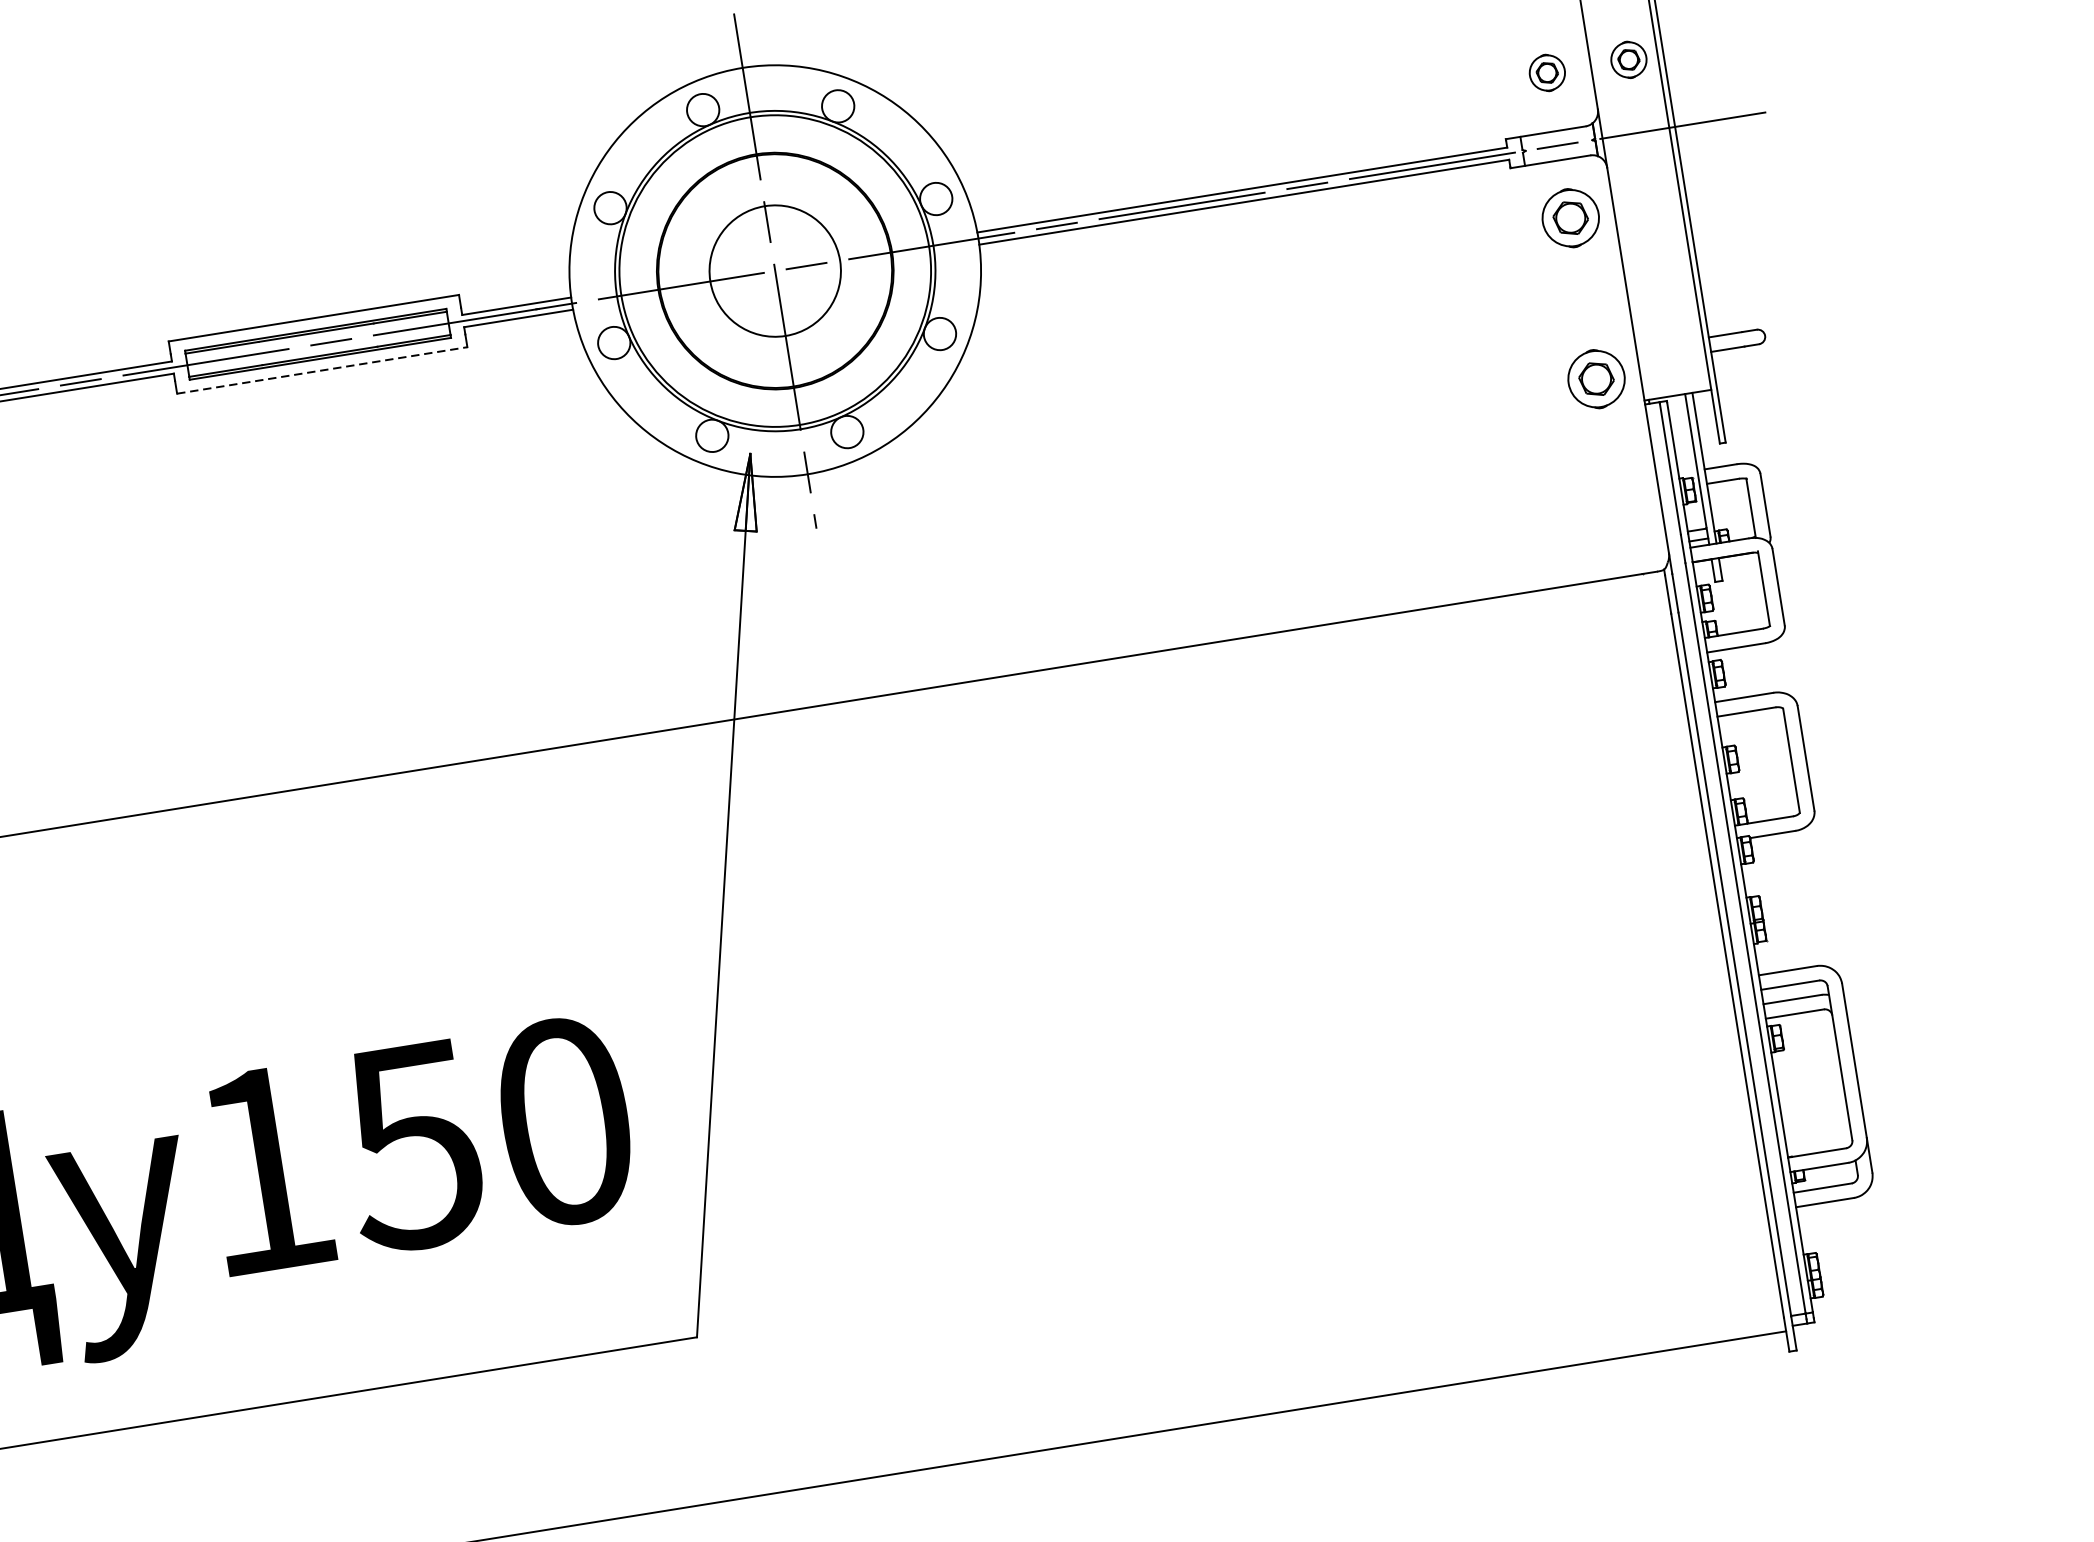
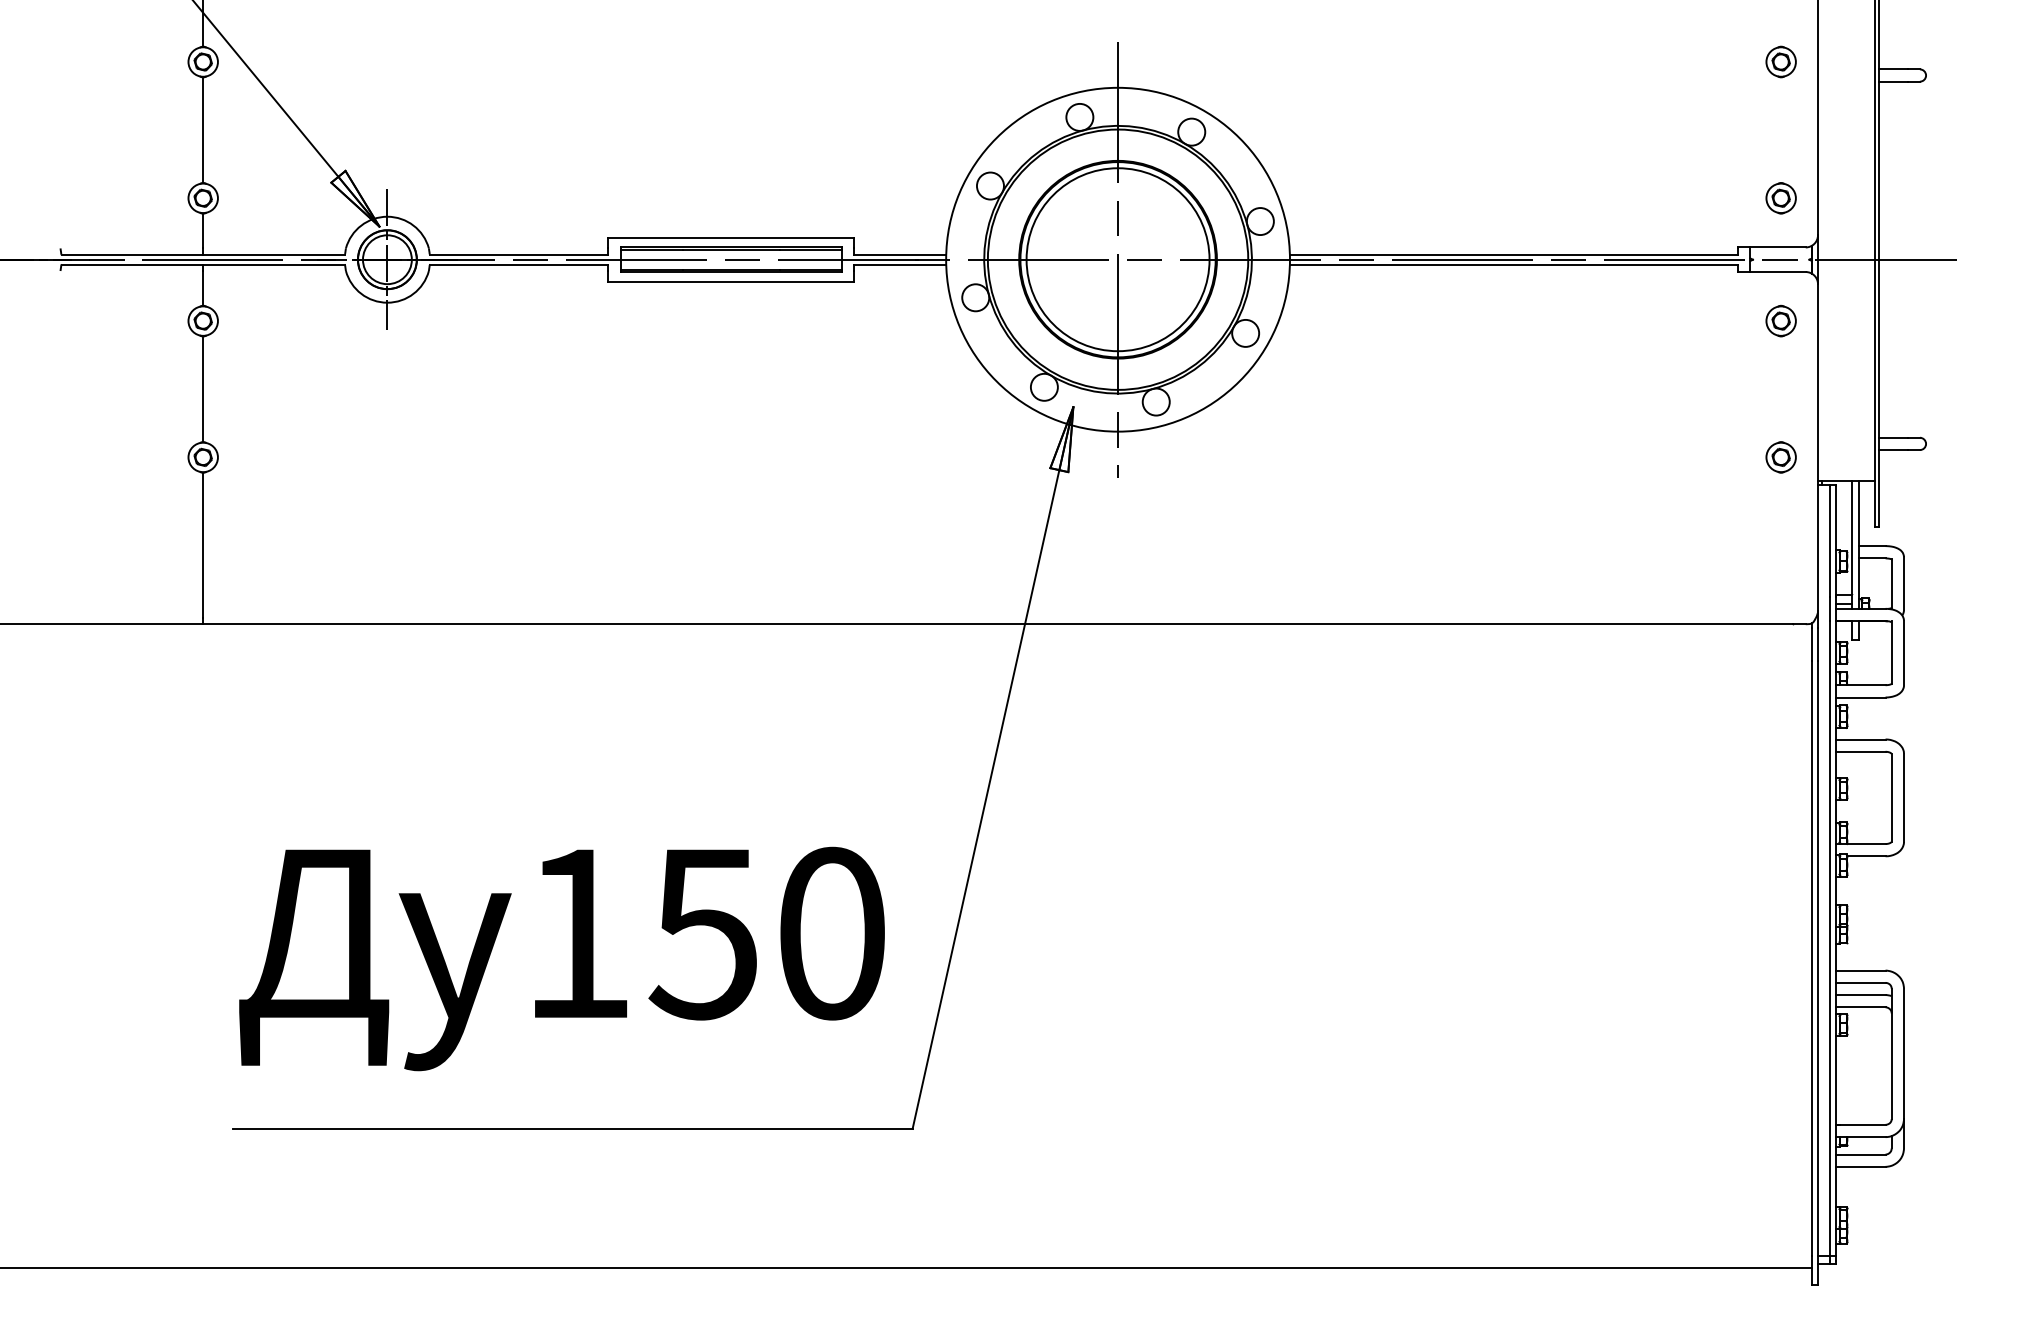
part: (1628, 60) -> (1849, 198), removed
part: (1569, 217) -> (1780, 320), size x0.62
circle: (774, 270) -> (1117, 259), size x1.67
line: (322, 370) -> (731, 281), dashed -> solid
part: (1595, 379) -> (1780, 457), size x0.62

